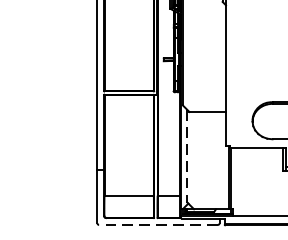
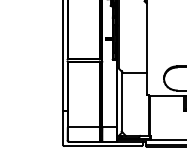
line: (187, 157) -> (121, 102), dashed -> solid
line: (157, 225) -> (102, 146), dashed -> solid

